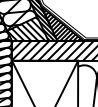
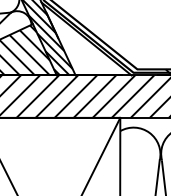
hatch: (62, 24) -> (86, 40), removed

